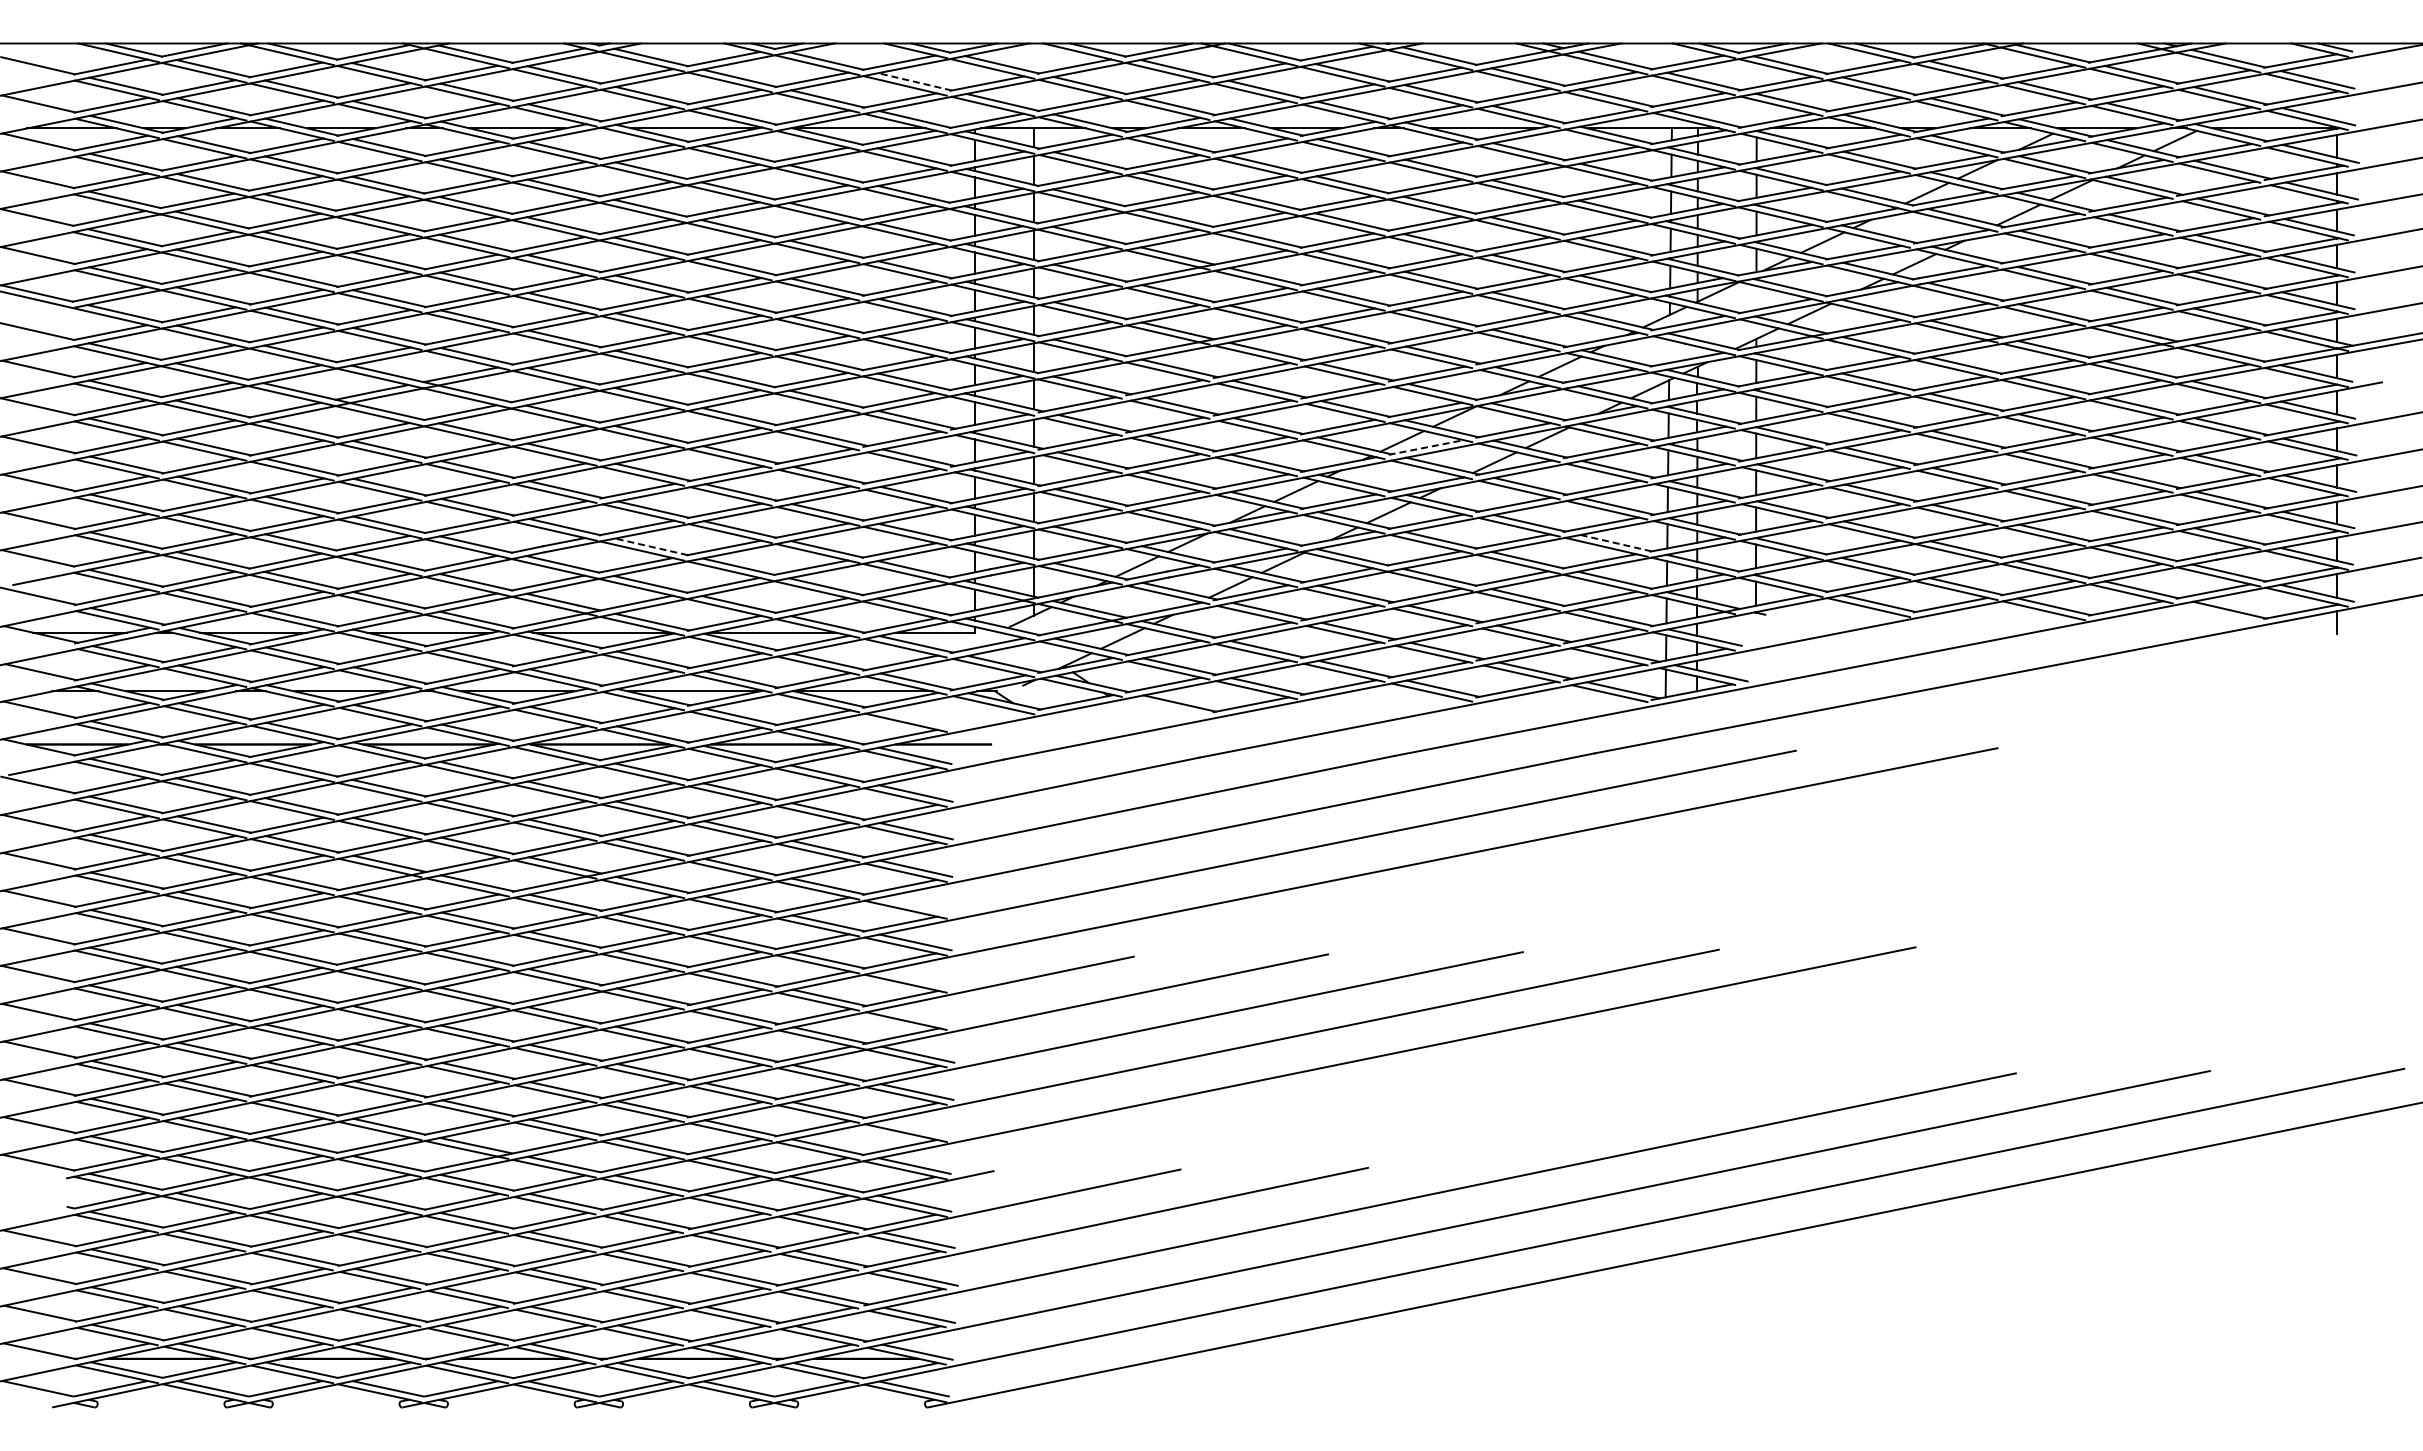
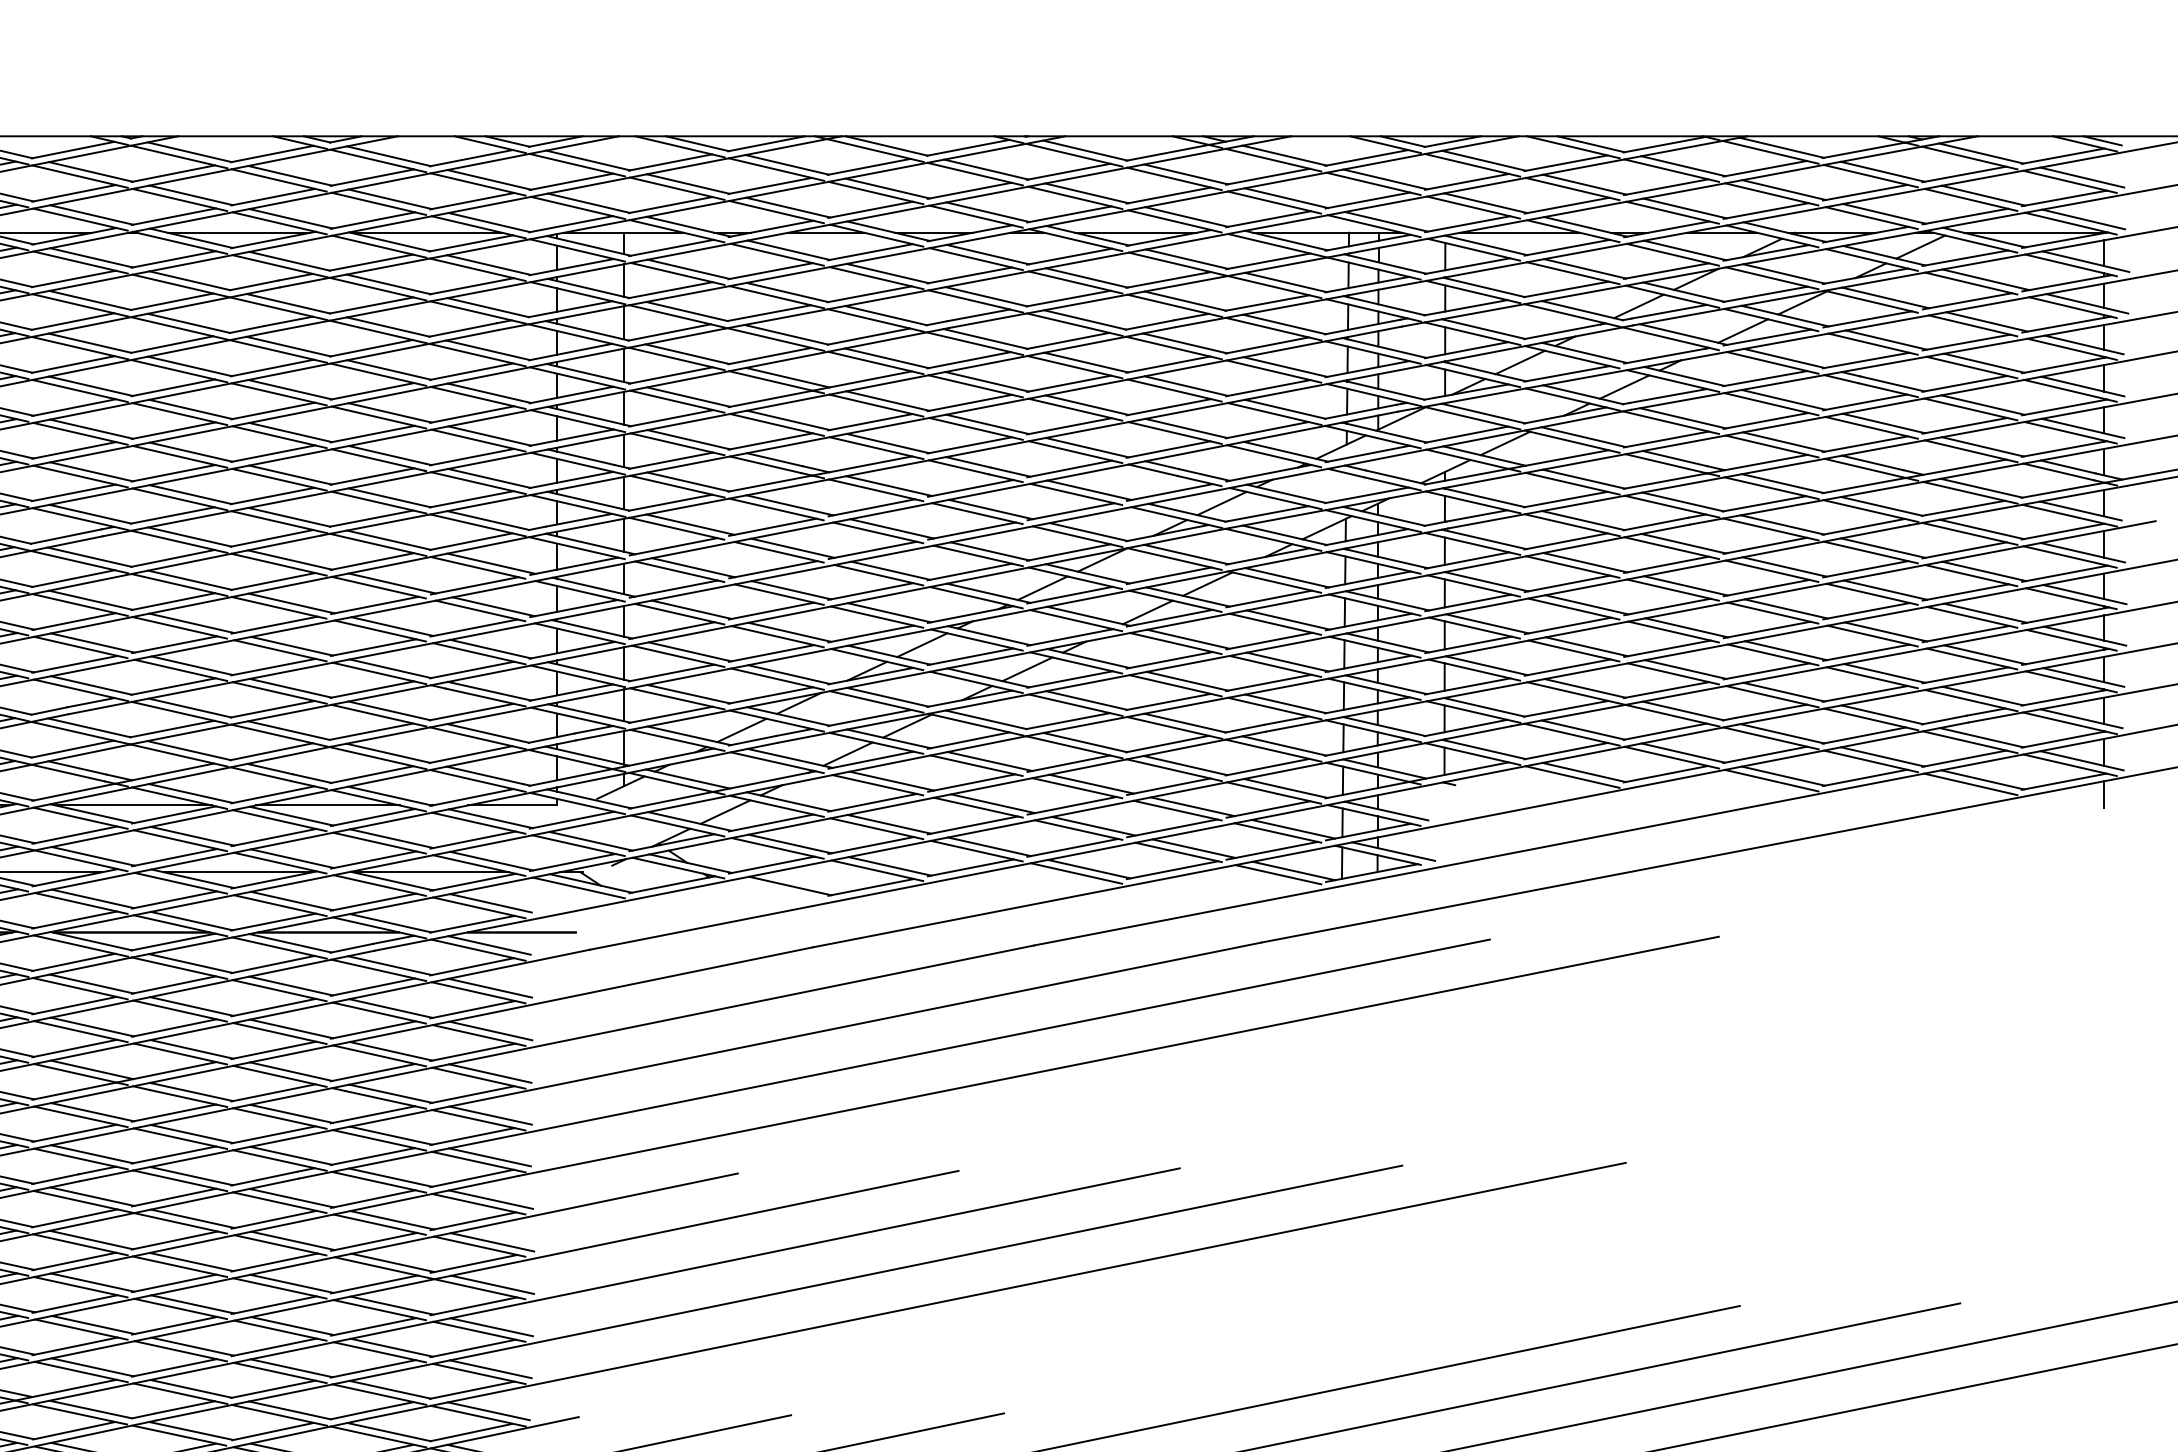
line: (915, 81) -> (489, 179), dashed -> solid
line: (1426, 447) -> (1070, 595), dashed -> solid
line: (1616, 543) -> (1286, 704), dashed -> solid
line: (651, 546) -> (190, 707), dashed -> solid
line: (2219, 613) -> (1971, 783), added
line: (916, 718) -> (491, 902), added
line: (915, 905) -> (489, 1115), added
line: (916, 979) -> (491, 1199), added
line: (917, 1017) -> (492, 1242), added
line: (916, 1128) -> (491, 1368), added

